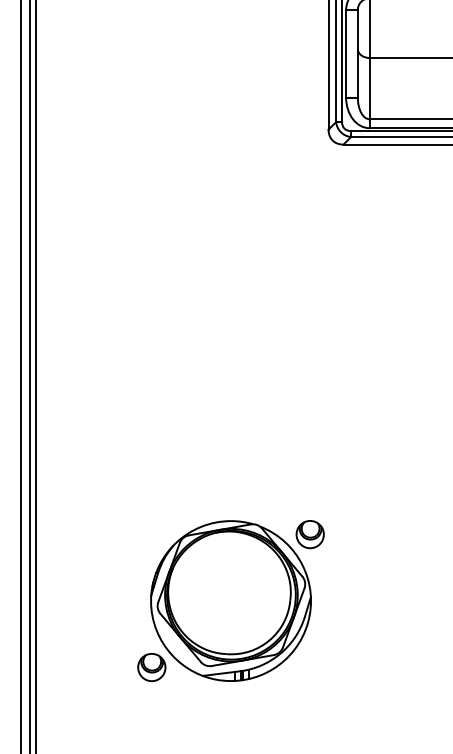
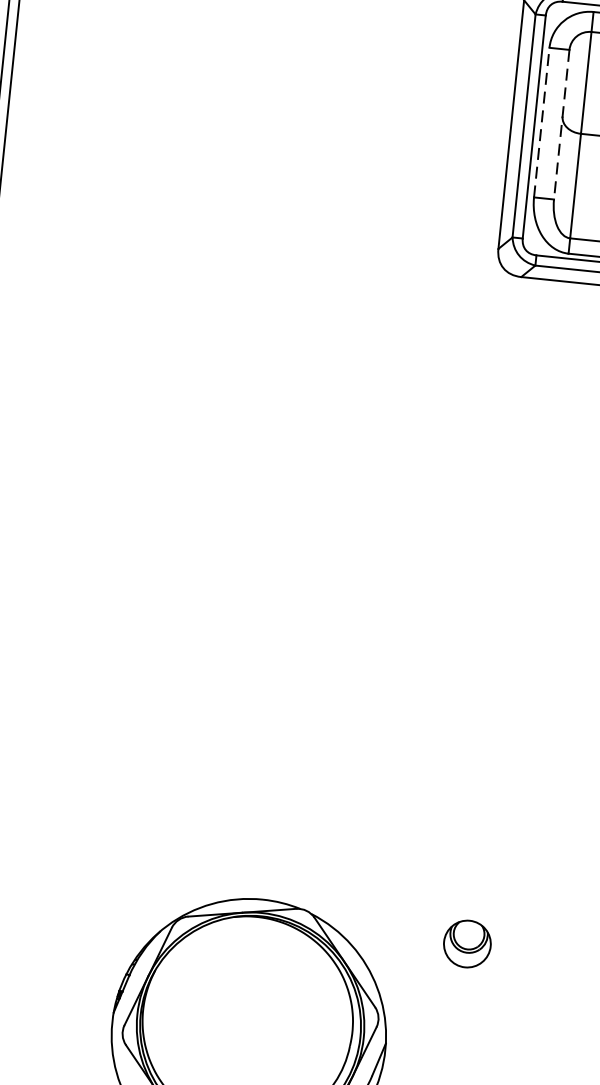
line: (346, 53) -> (542, 122), solid -> dashed
line: (357, 53) -> (561, 124), solid -> dashed
part: (309, 534) -> (466, 943), moved

